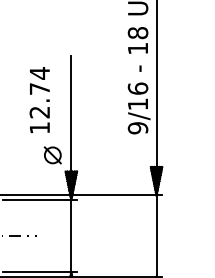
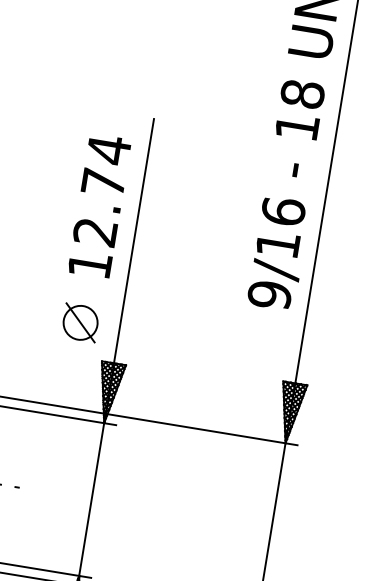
text: (39, 100) -> (98, 206), moved

